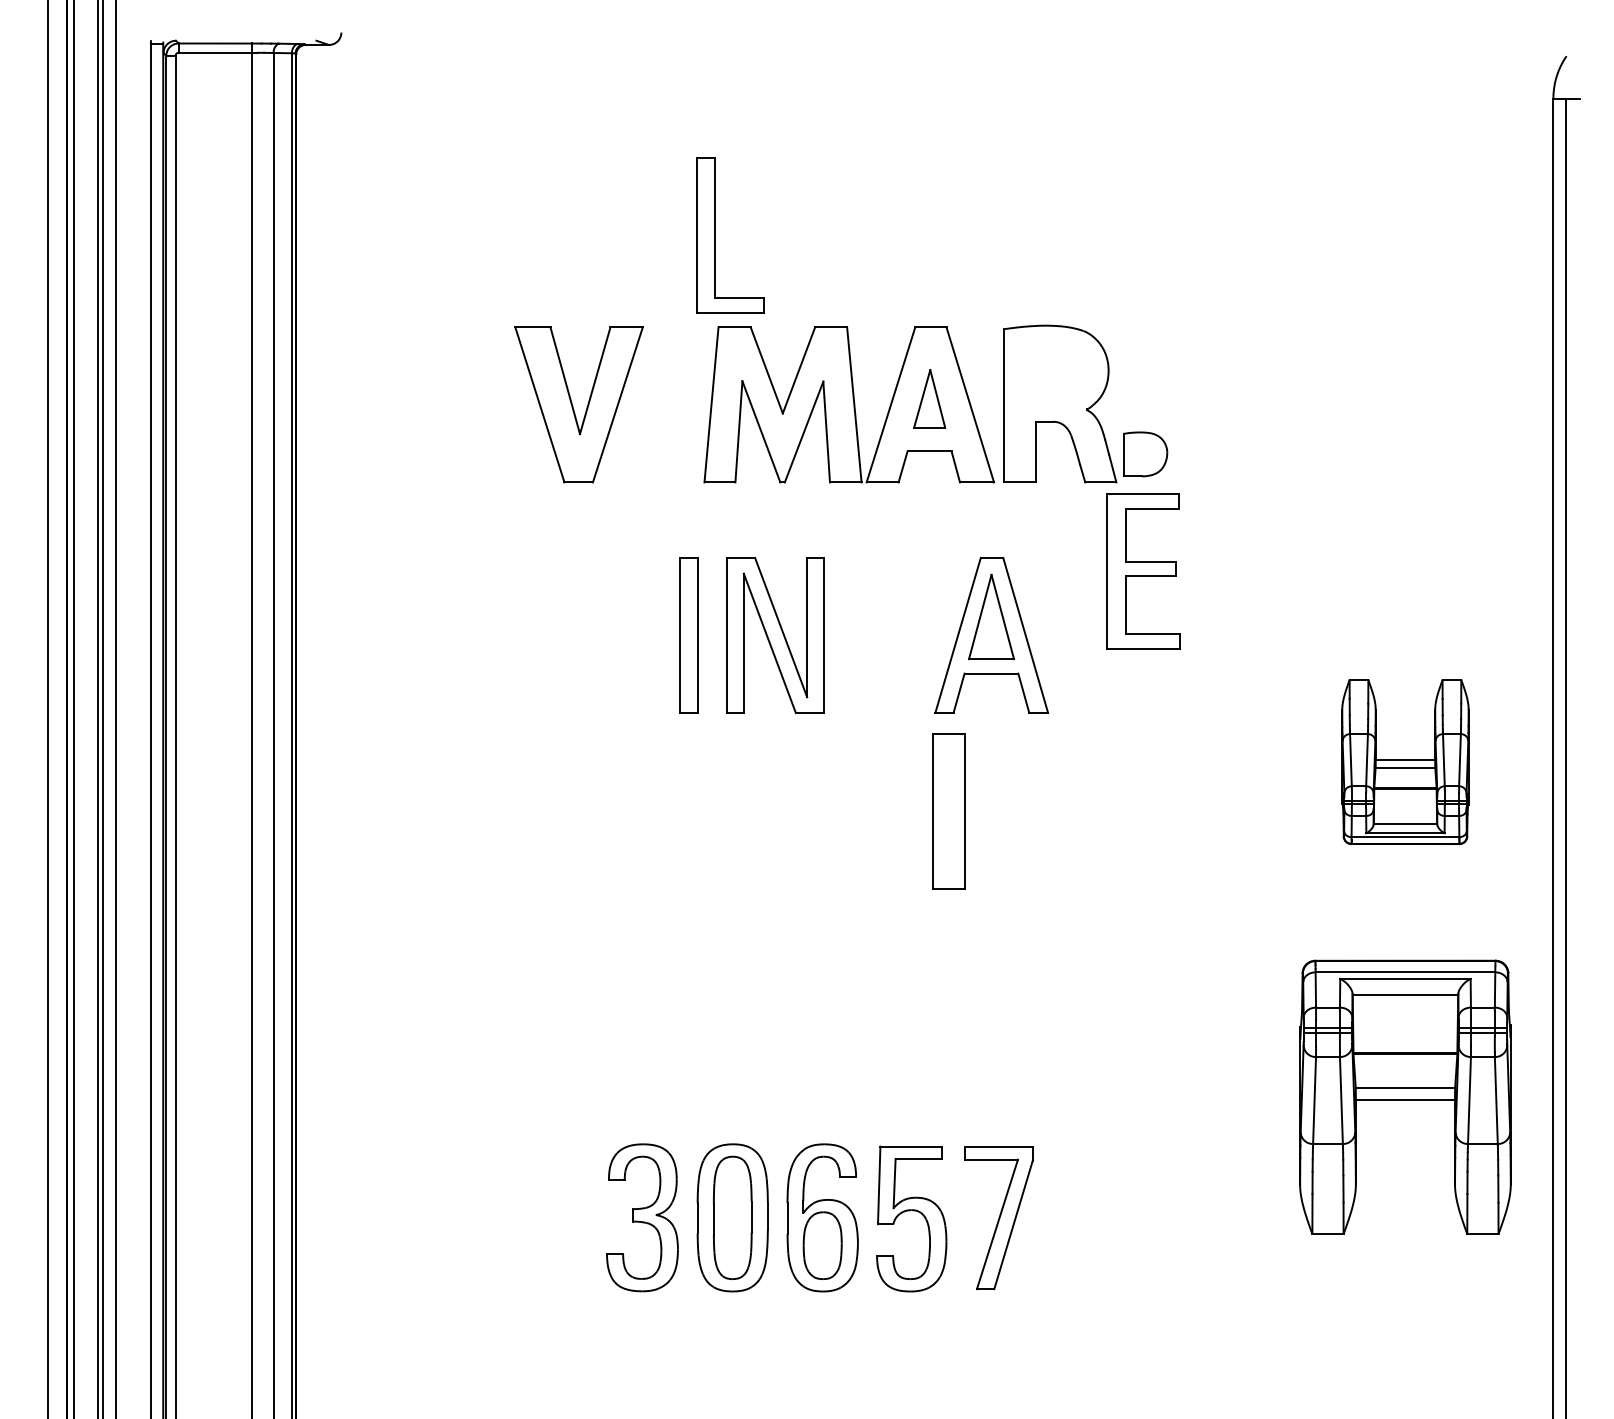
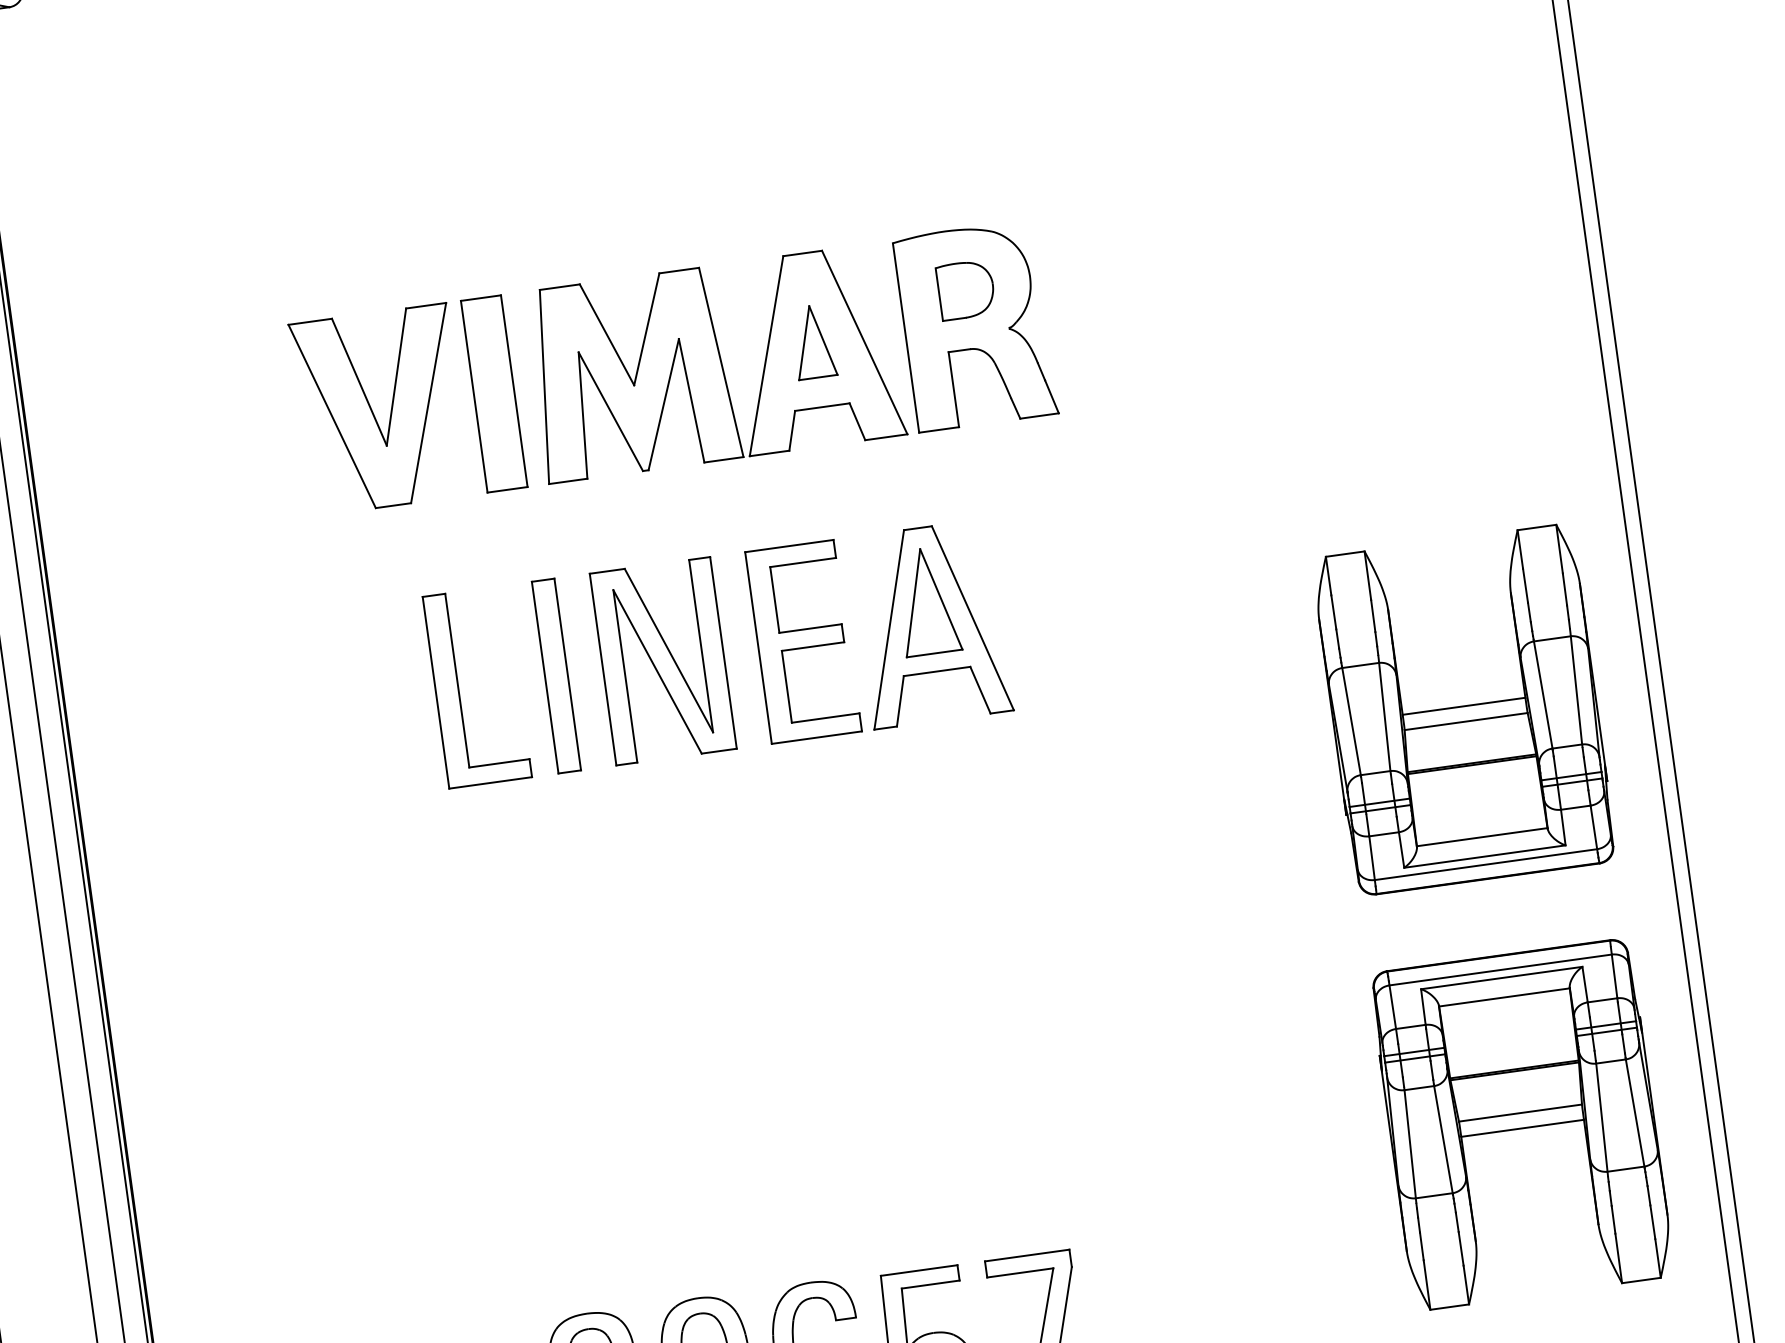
part: (715, 235) -> (459, 689), moved
part: (1145, 454) -> (966, 290), moved
part: (1143, 571) -> (803, 641), moved
part: (1405, 761) -> (1464, 709), size x1.67
part: (948, 811) -> (493, 393), moved

